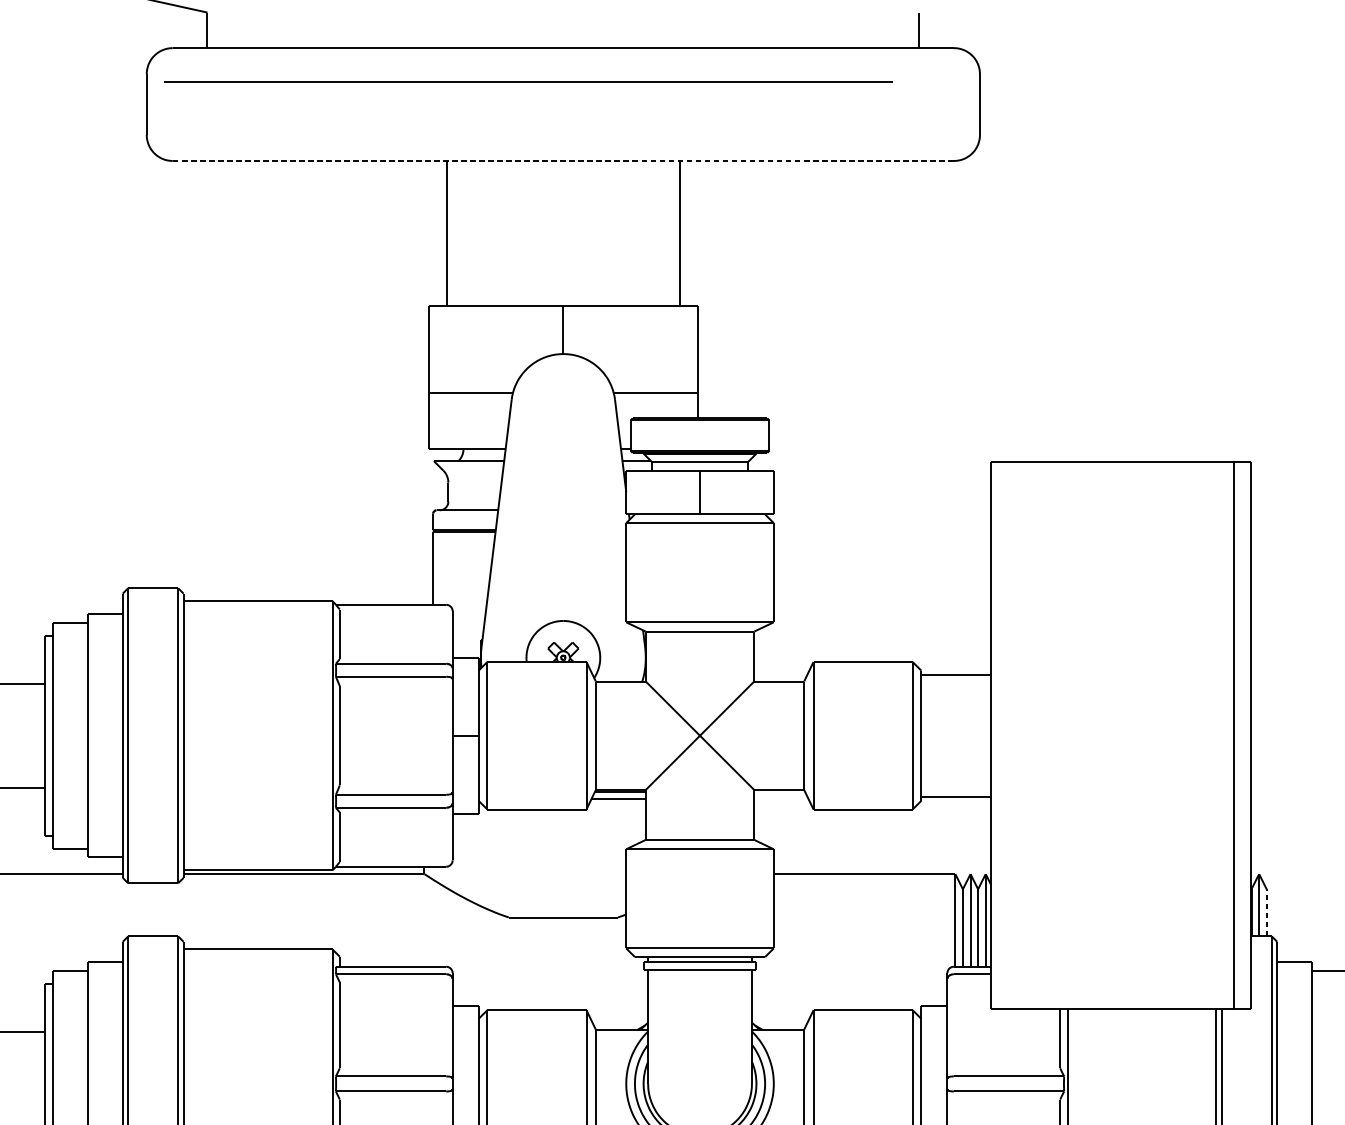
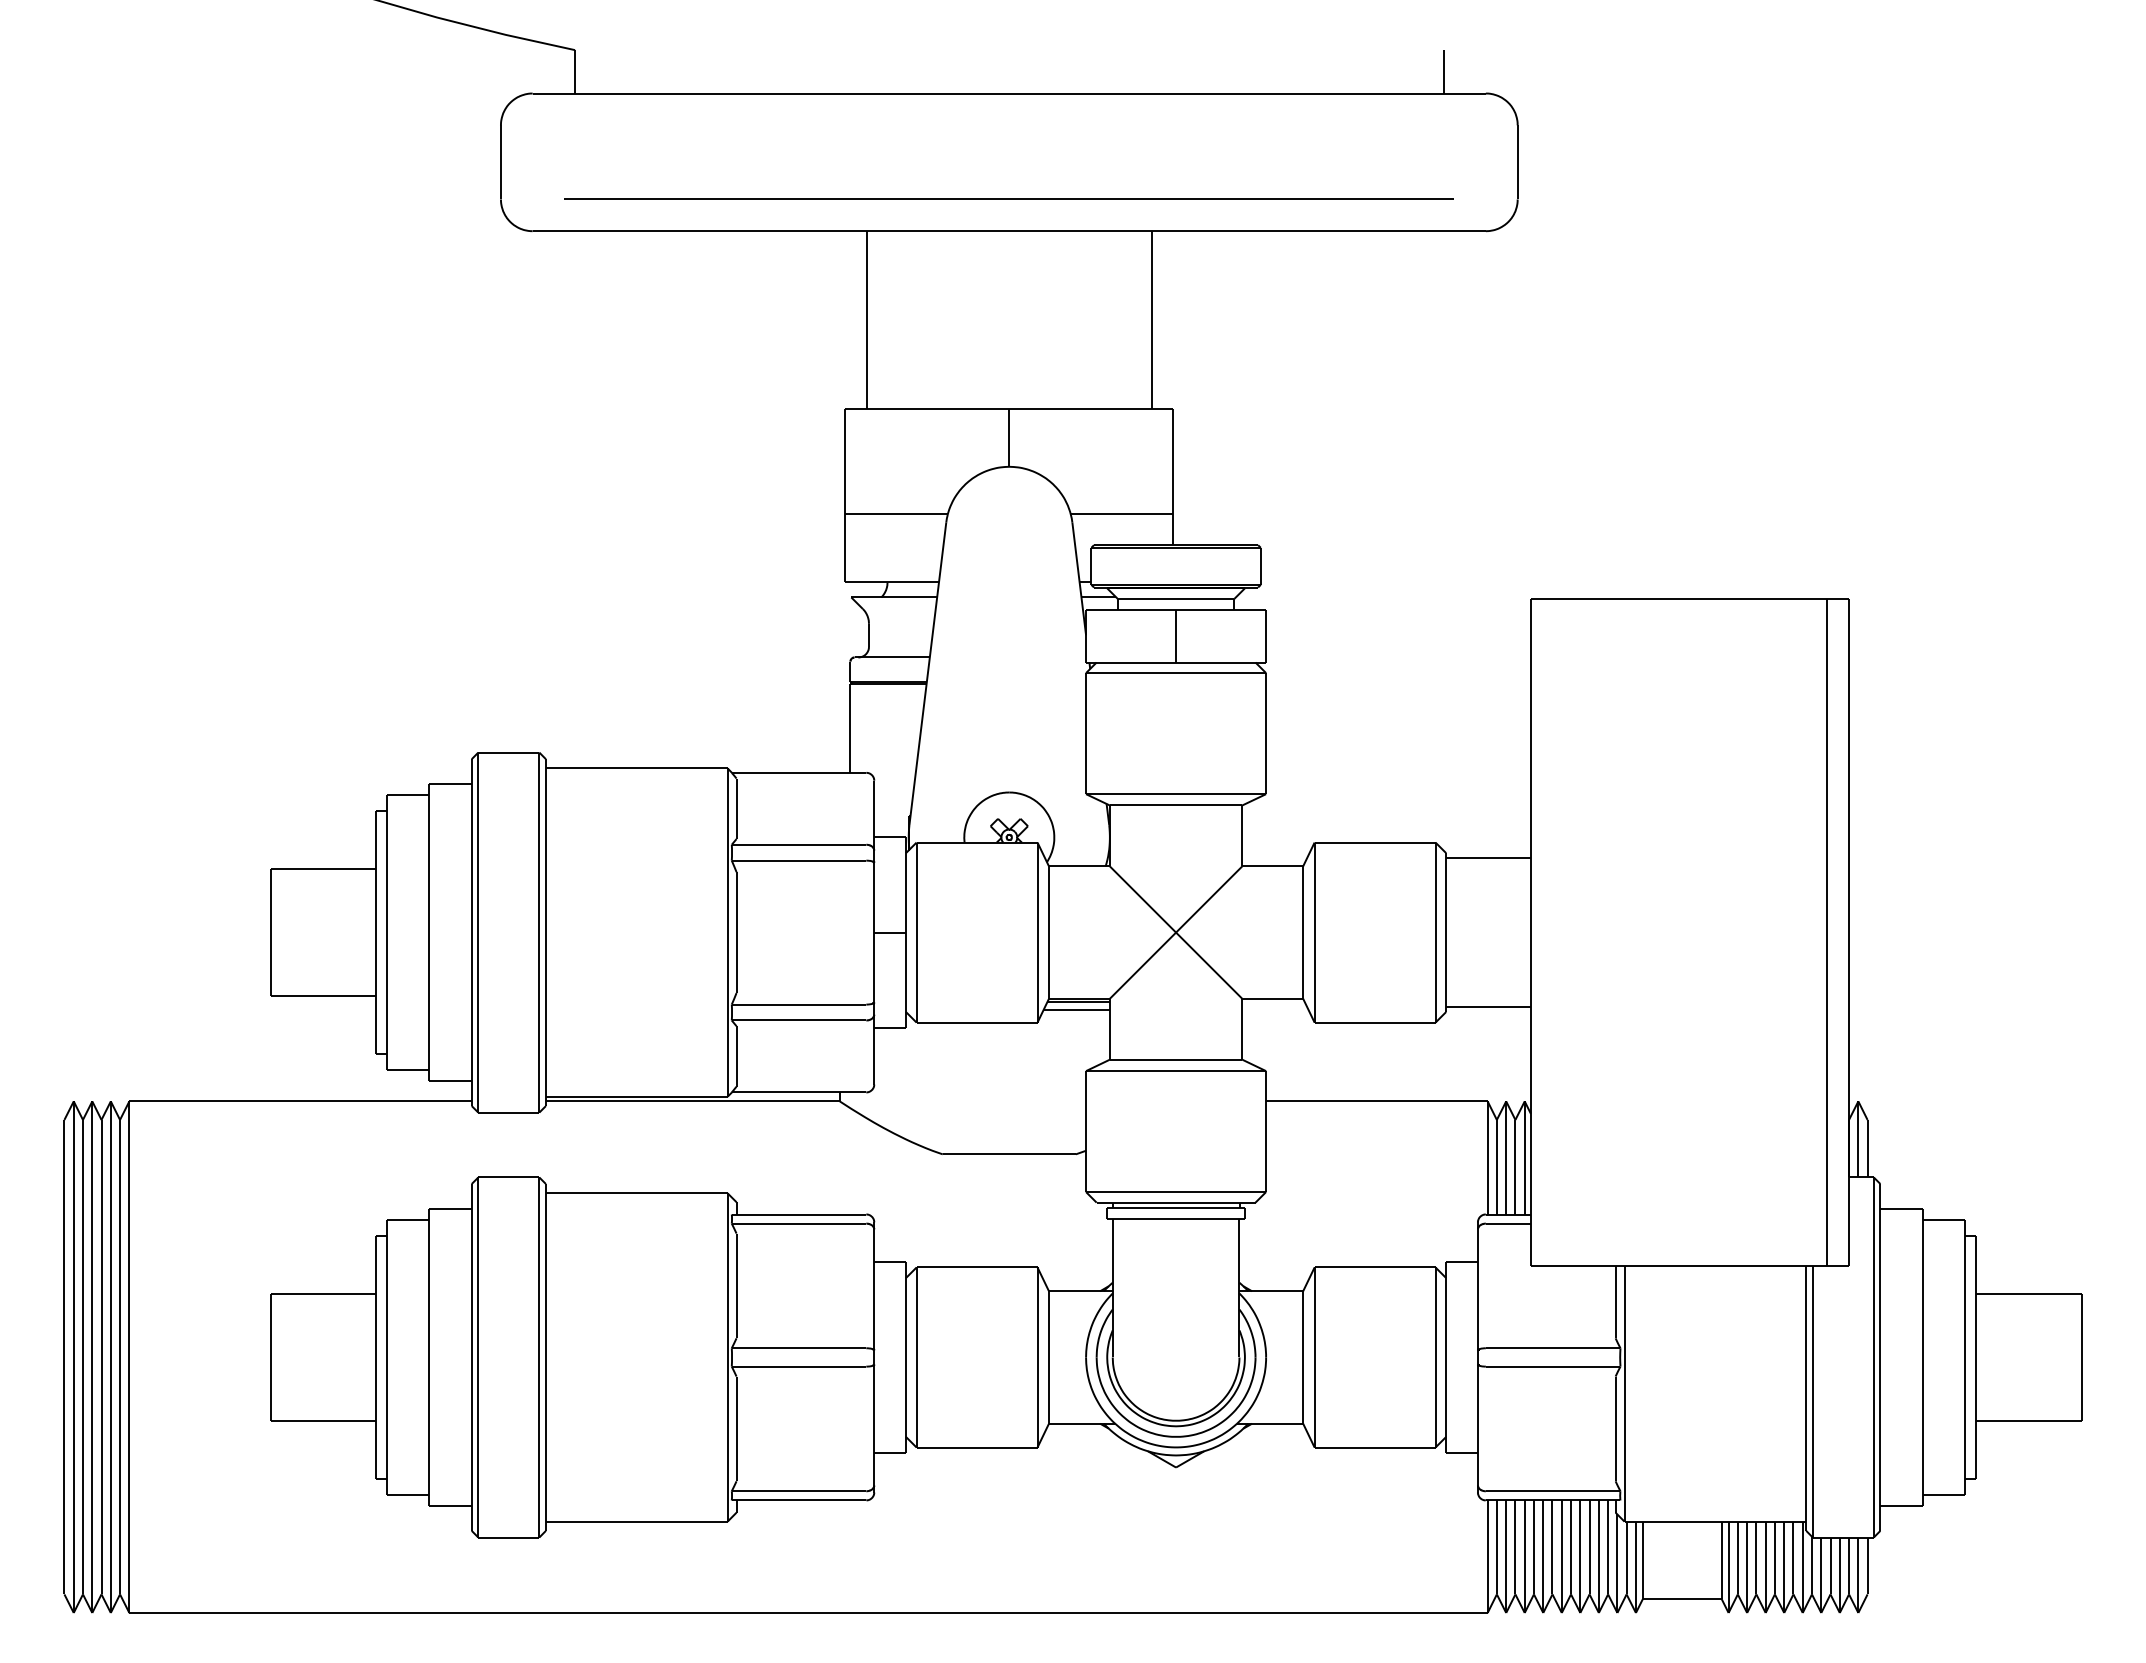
line: (527, 80) -> (1008, 198), moved
line: (563, 161) -> (1009, 231), dashed -> solid
line: (1266, 912) -> (1867, 1148), dashed -> solid

